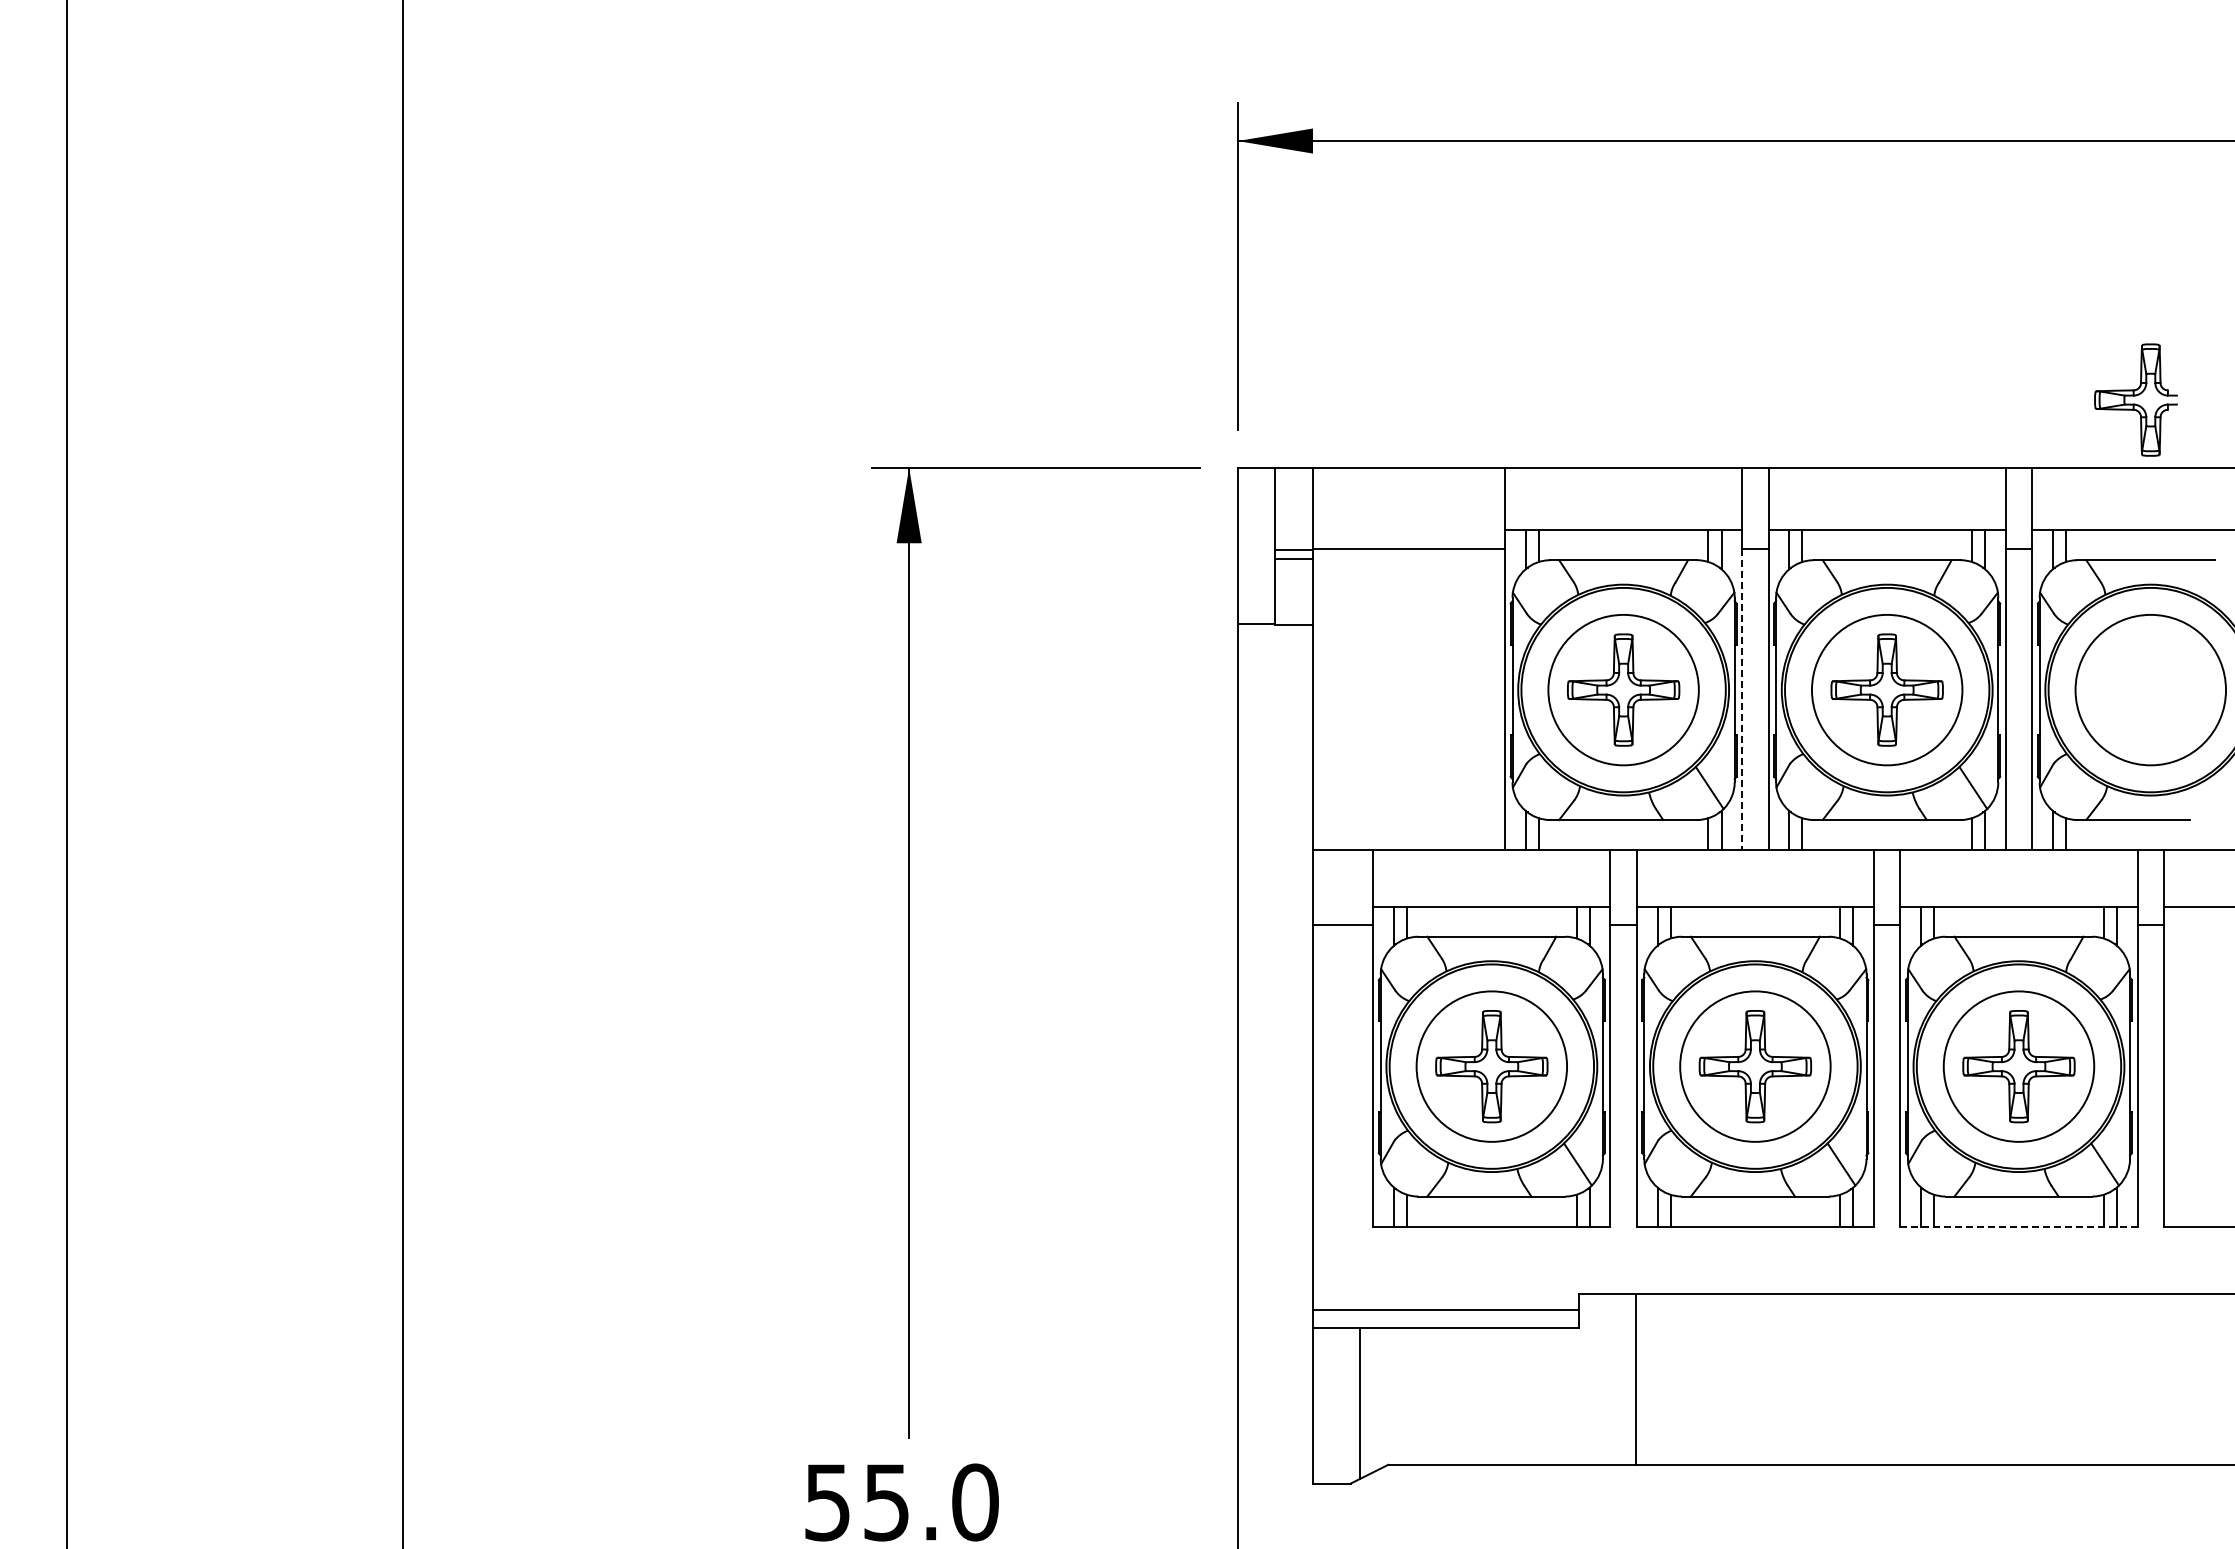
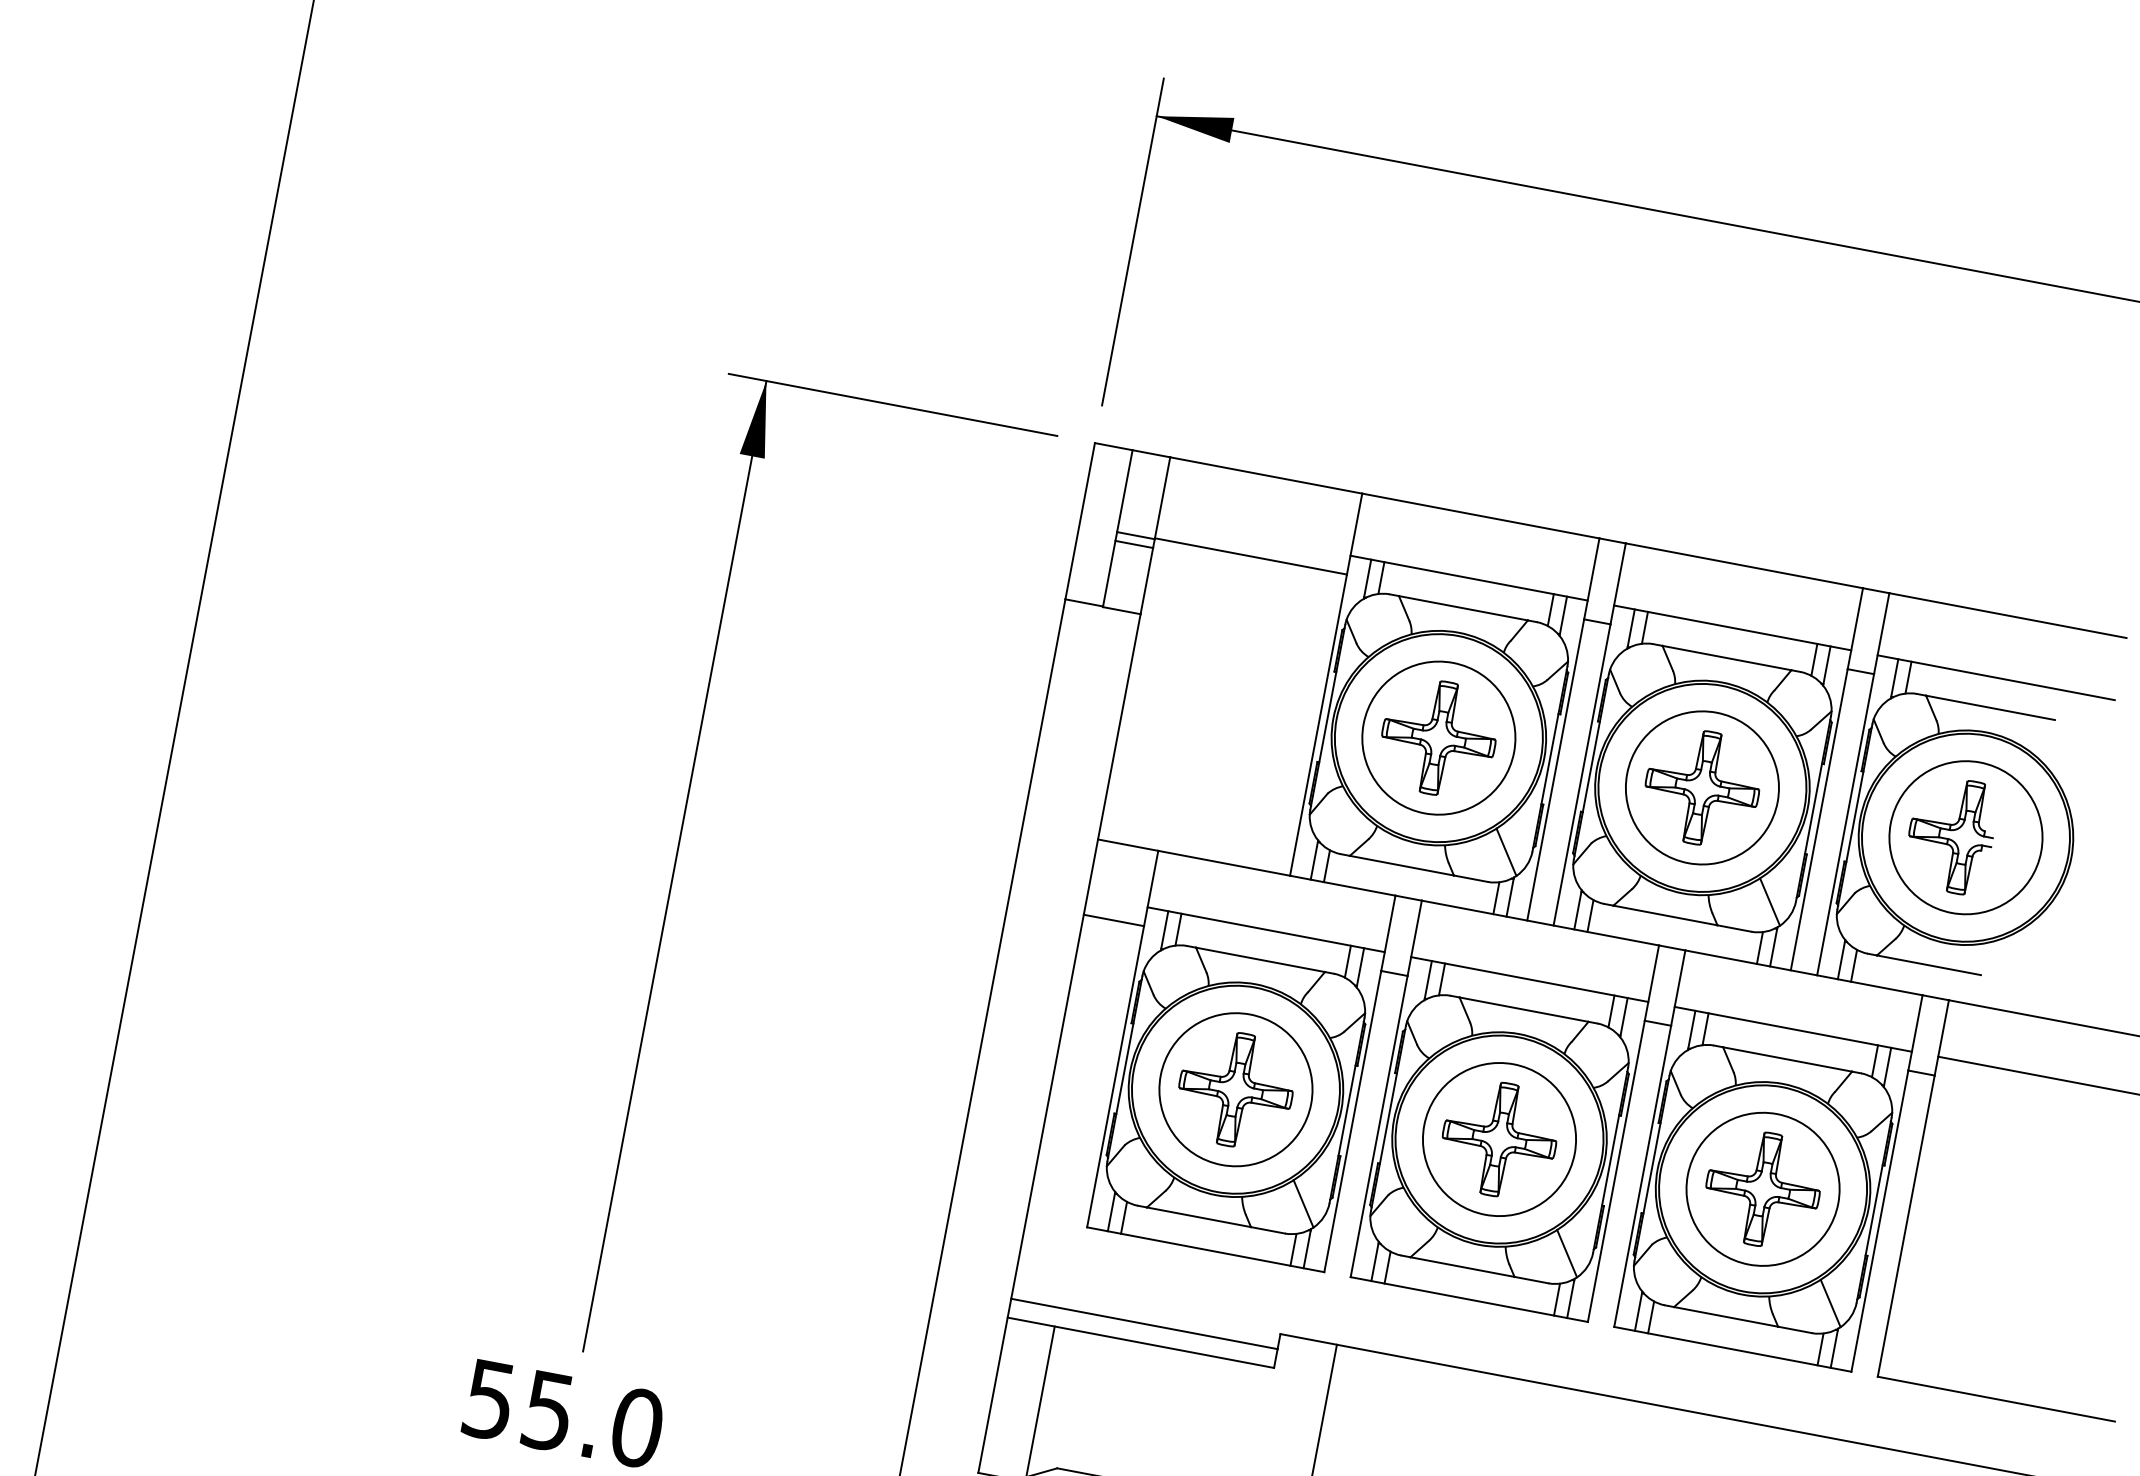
part: (2135, 399) -> (1950, 834), moved
line: (1742, 699) -> (1555, 769), dashed -> solid
line: (2018, 1226) -> (1732, 1349), dashed -> solid

